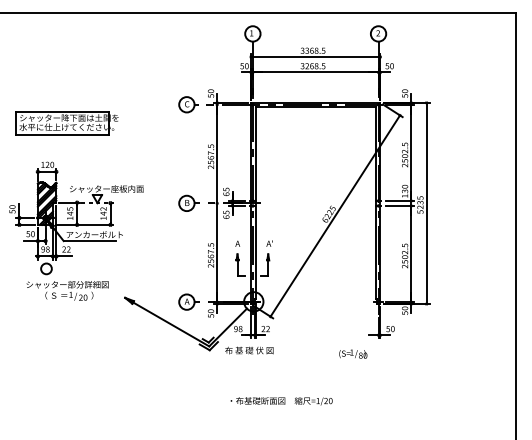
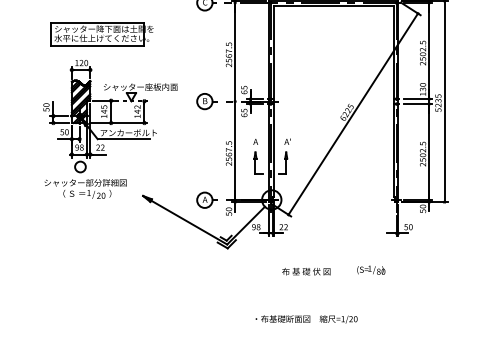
part: (66, 123) -> (101, 34), moved
part: (76, 218) -> (110, 116), moved
text: (249, 350) -> (306, 271), moved
text: (353, 353) -> (371, 269), moved
text: (281, 401) -> (306, 319), moved

